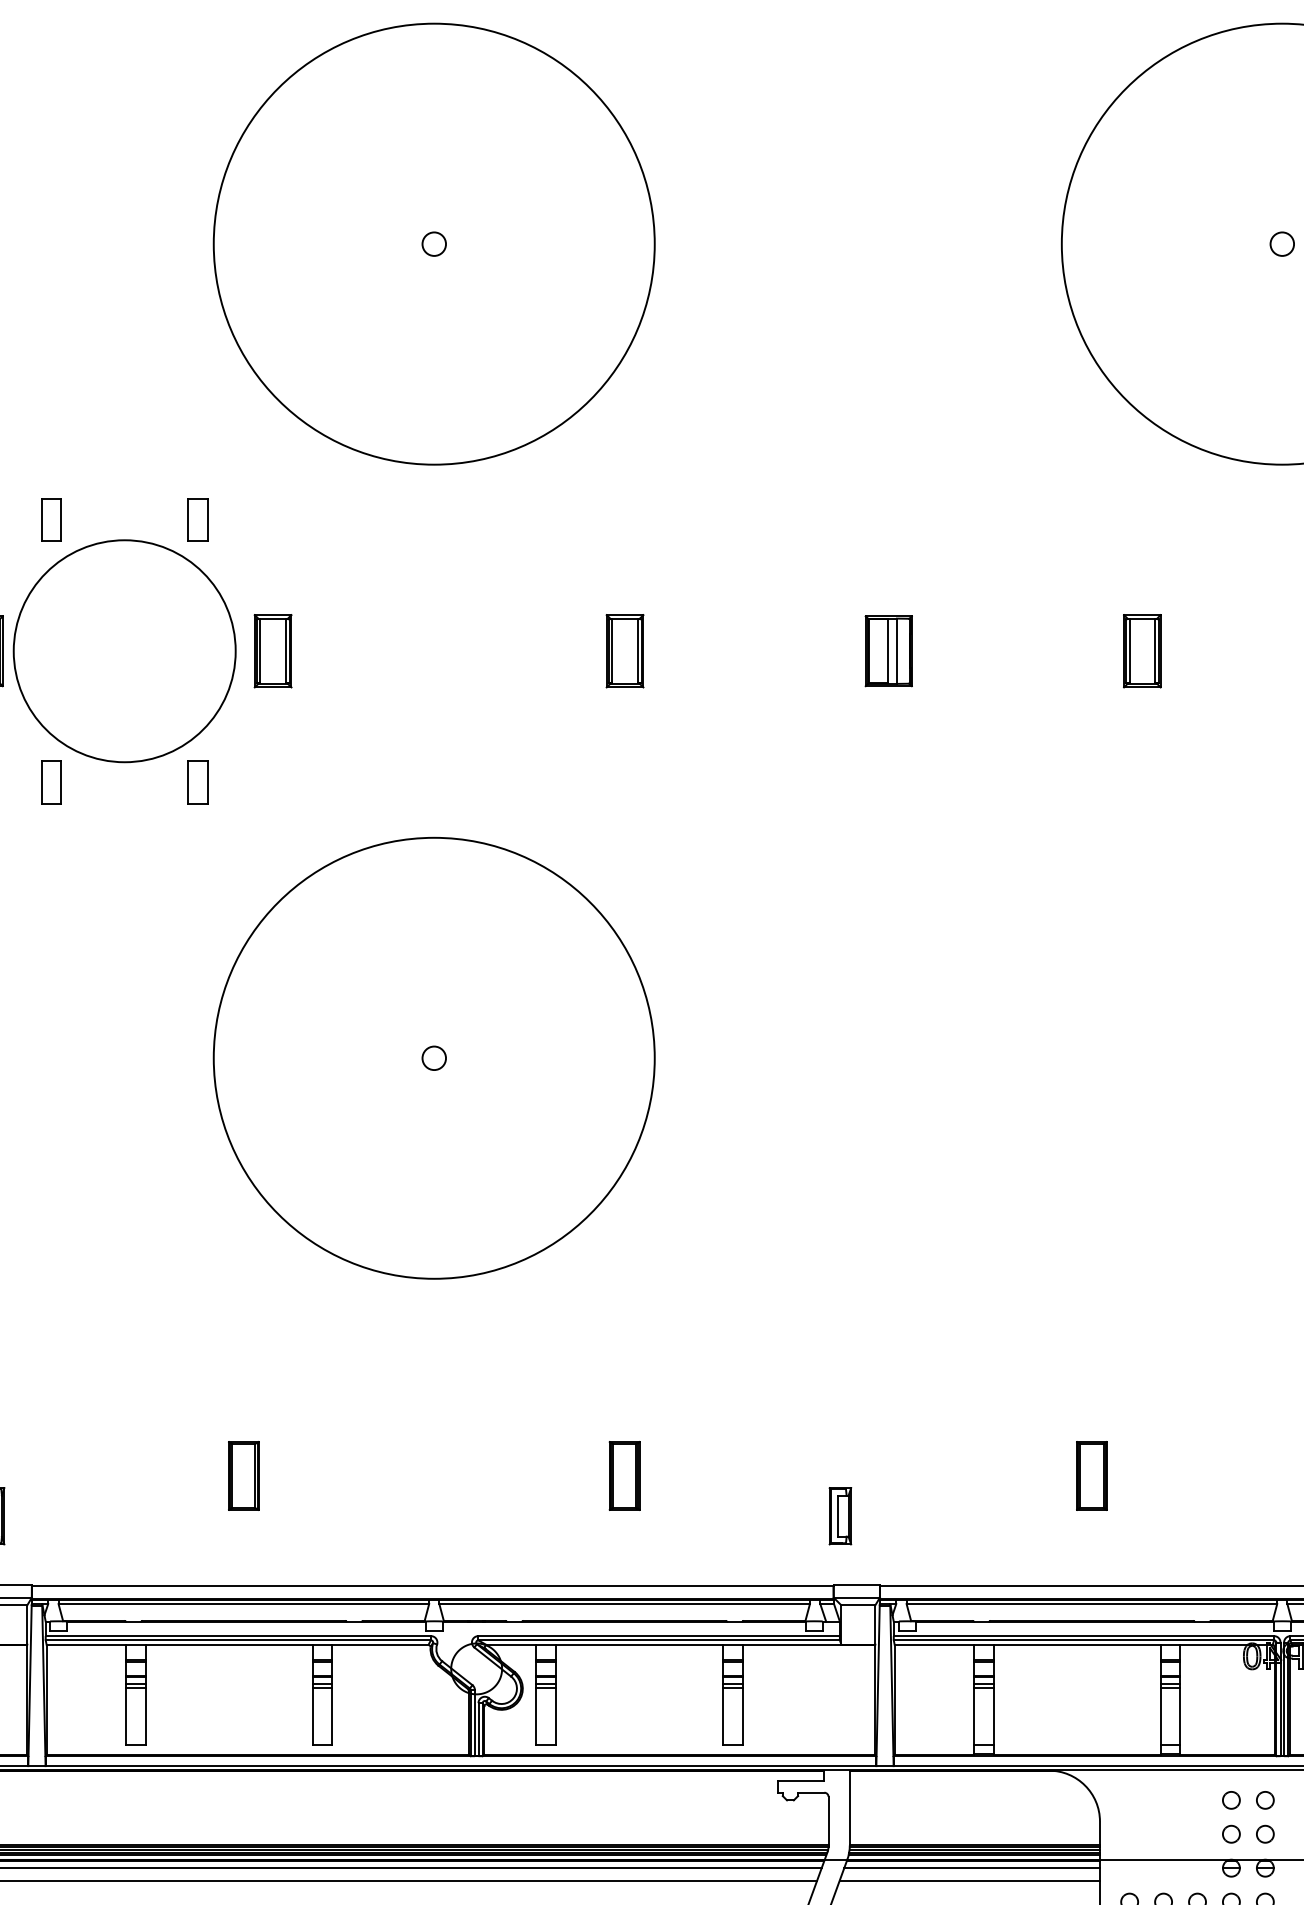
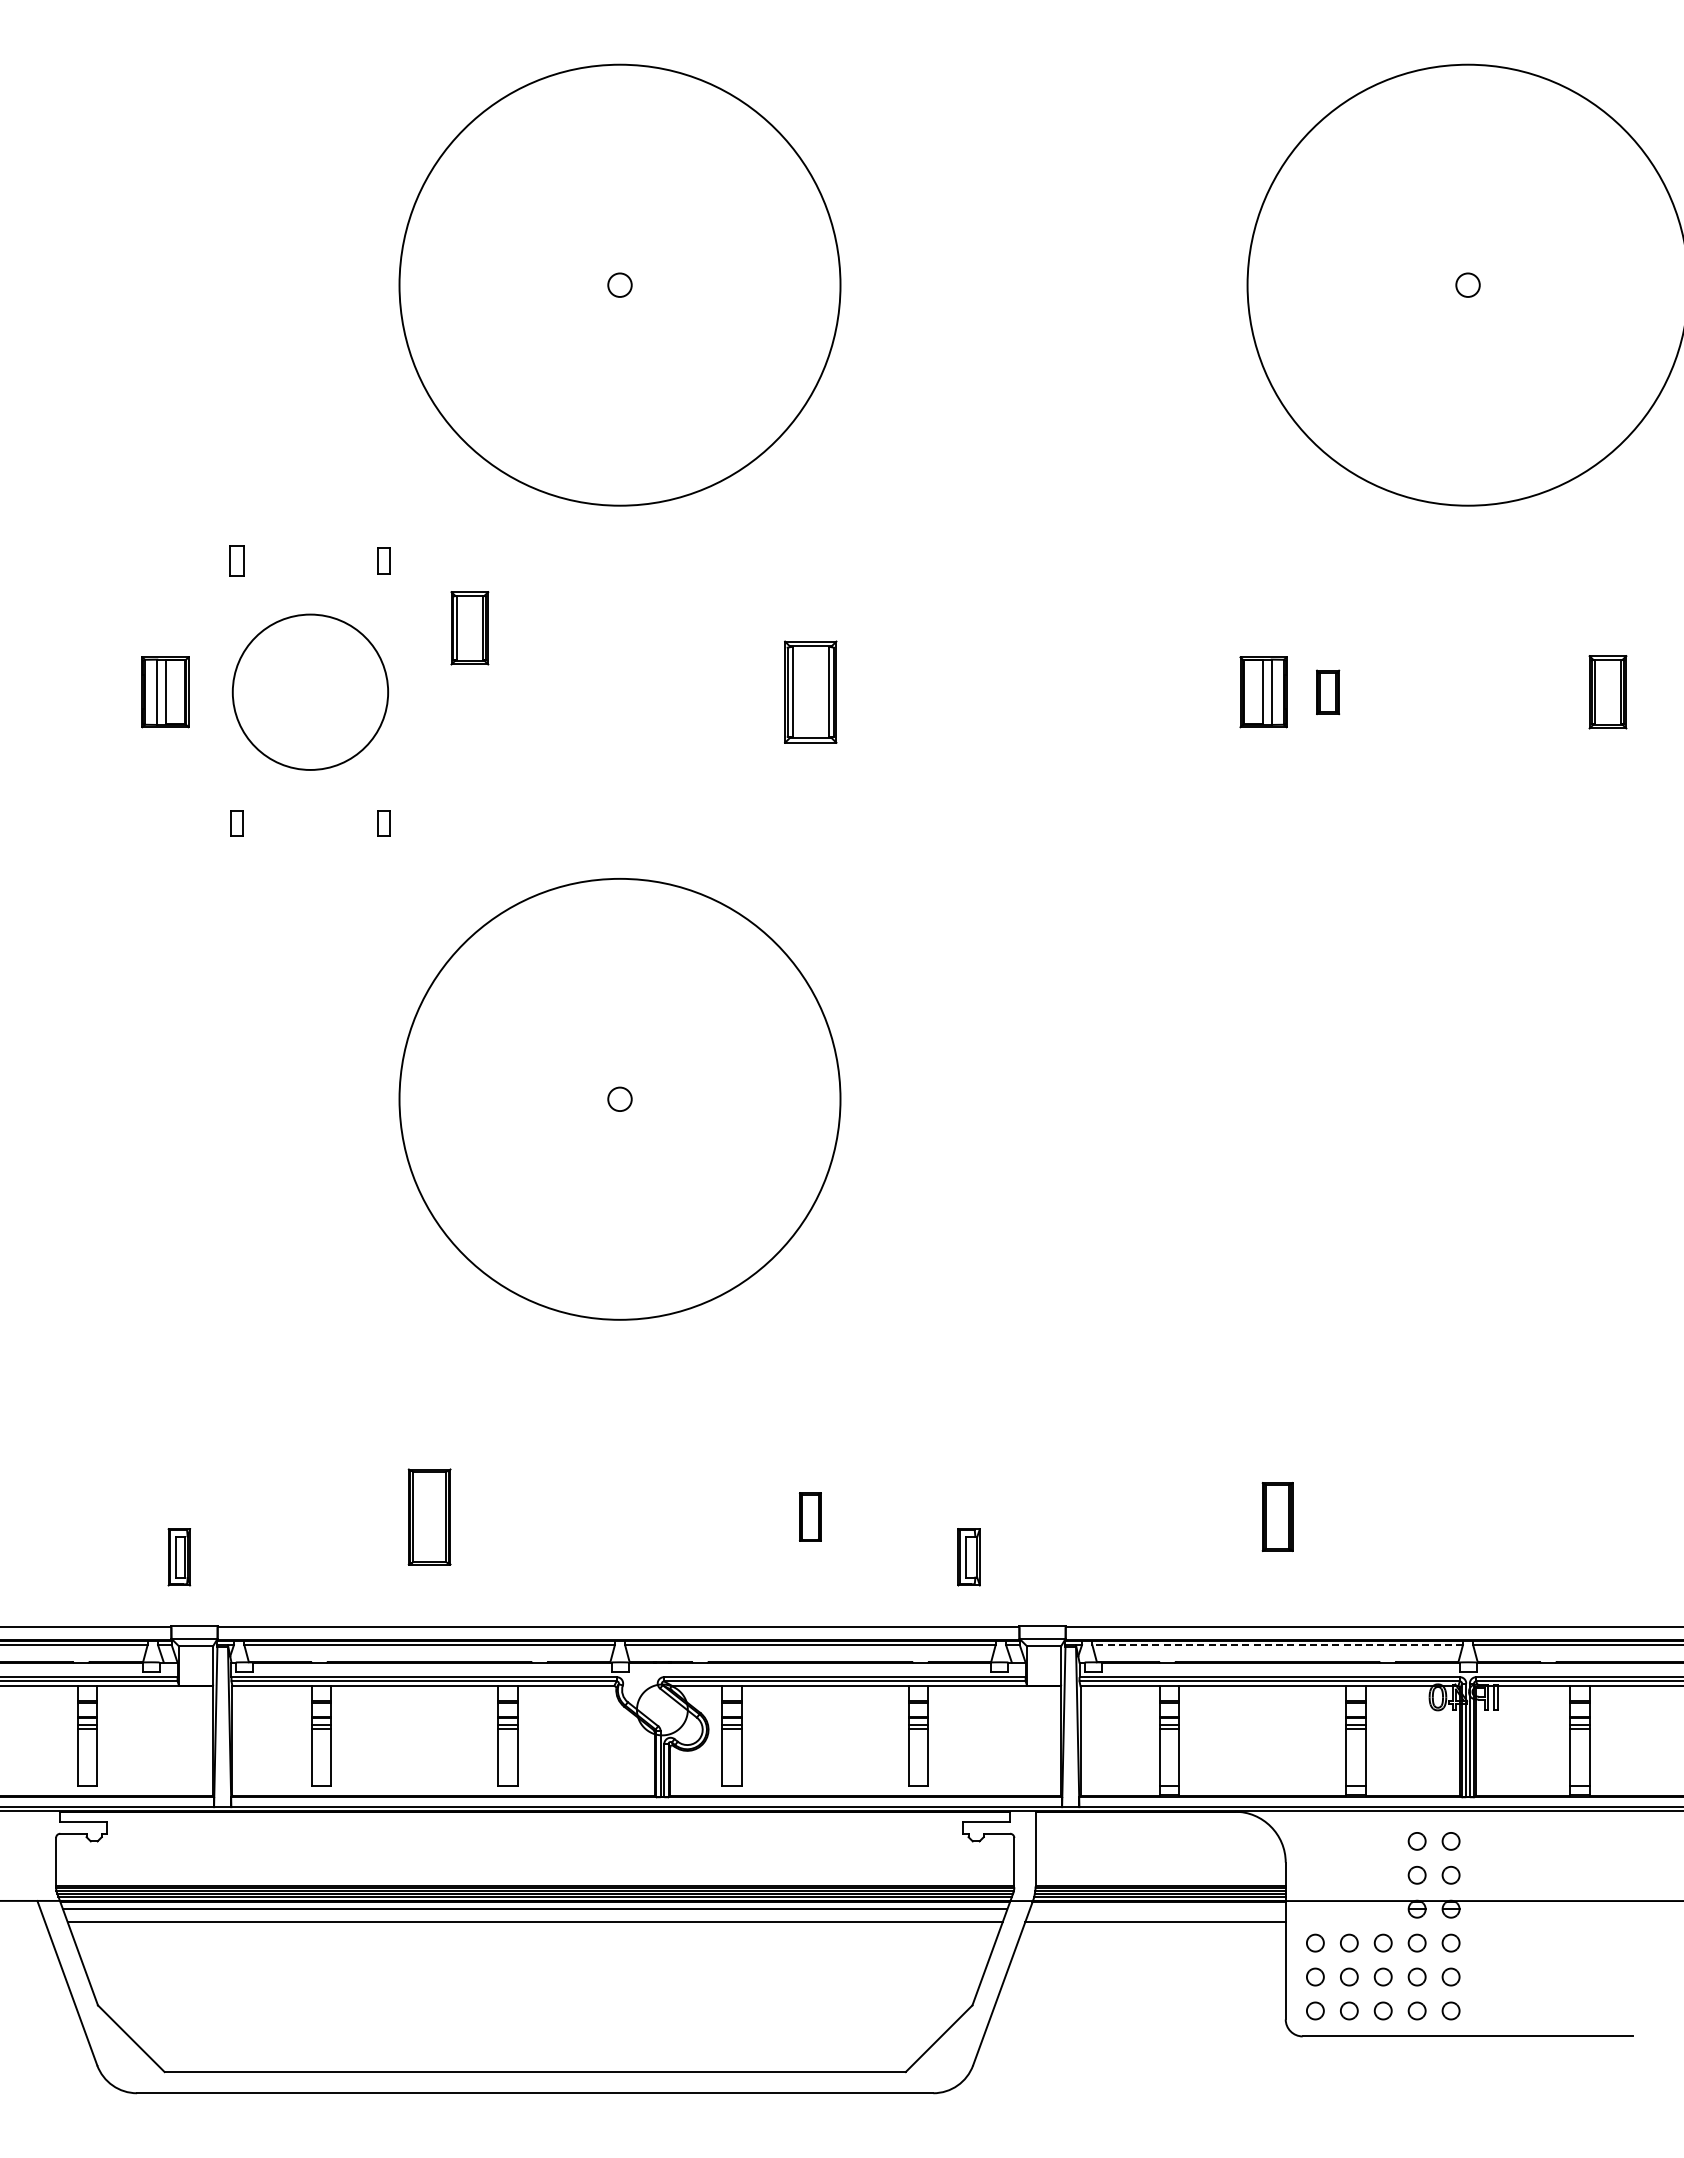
part: (50, 519) -> (236, 560), size x0.7
part: (197, 519) -> (383, 560), size x0.6
circle: (124, 651) -> (310, 692), size x0.7
part: (272, 651) -> (469, 628), moved
part: (624, 651) -> (810, 692), size x1.4
part: (888, 651) -> (1263, 692), moved
part: (1141, 651) -> (1327, 692), size x0.6
part: (50, 782) -> (236, 823), size x0.6
part: (197, 782) -> (383, 823), size x0.6
part: (243, 1475) -> (429, 1516), size x1.4
part: (624, 1475) -> (810, 1516), size x0.7
part: (839, 1516) -> (968, 1557), moved
line: (1091, 1604) -> (1277, 1645), solid -> dashed
line: (971, 1868) -> (1157, 1909), removed

